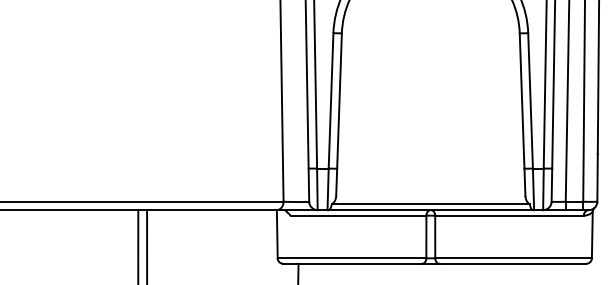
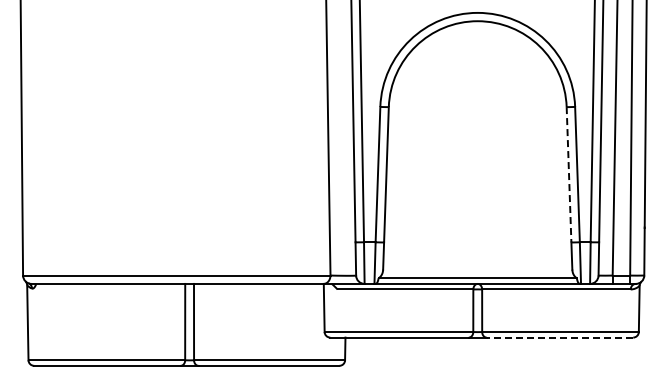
line: (522, 100) -> (569, 174), solid -> dashed
line: (512, 263) -> (559, 337), solid -> dashed

